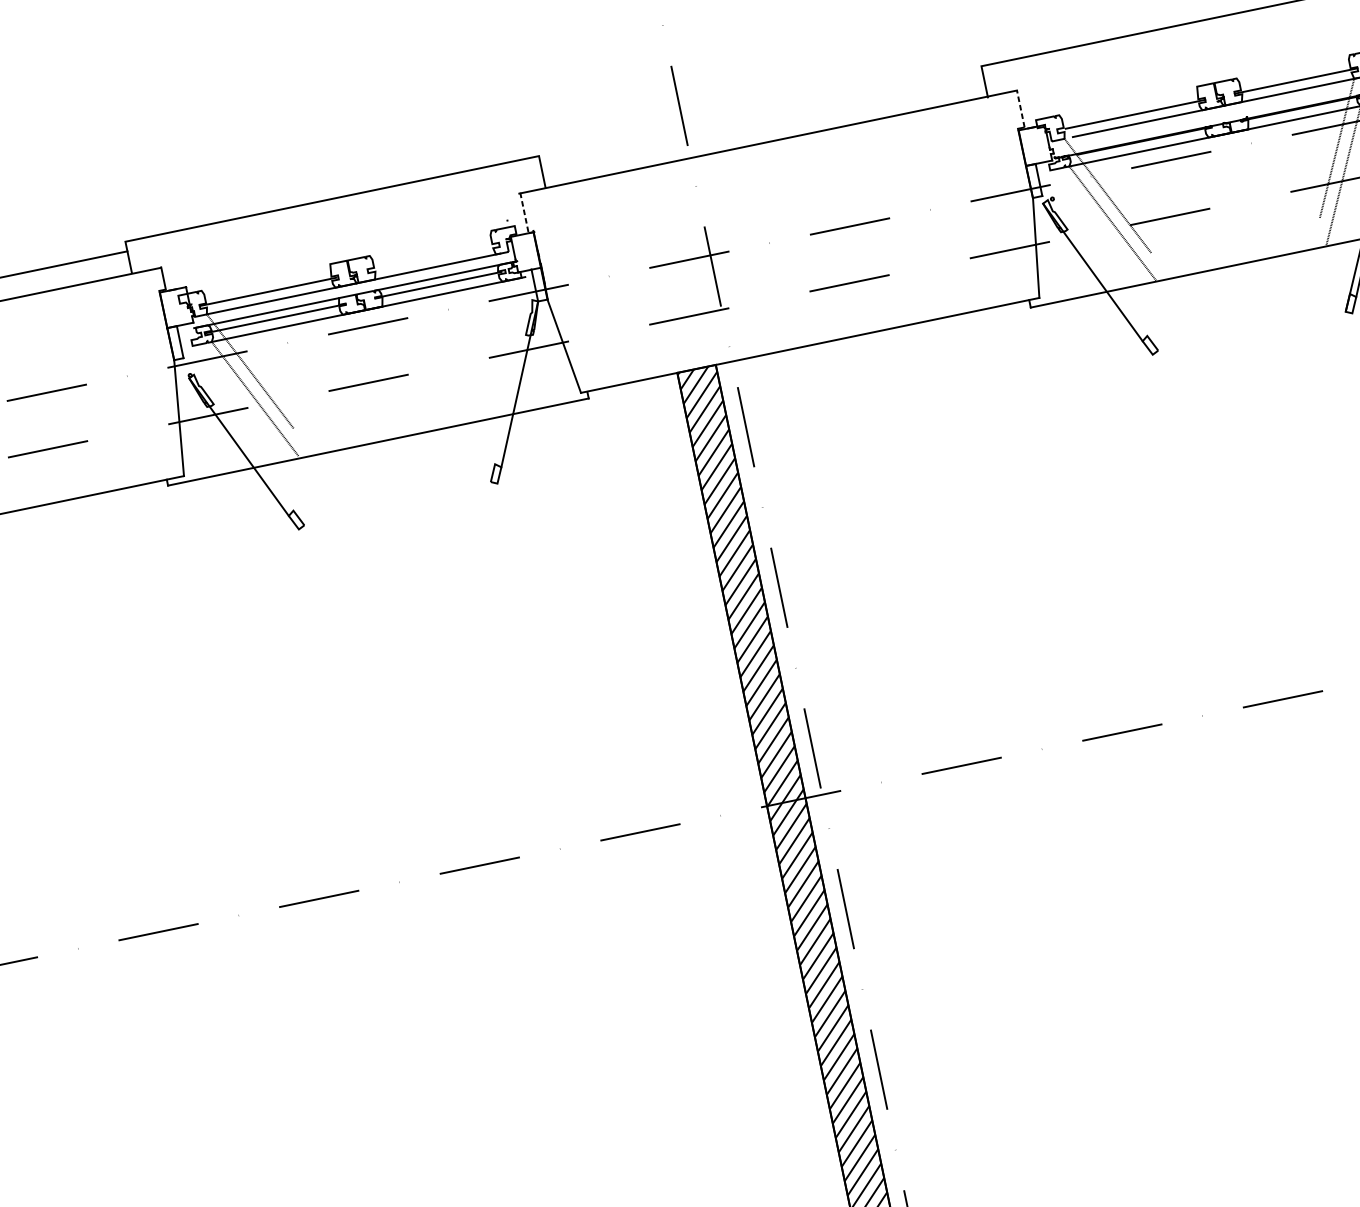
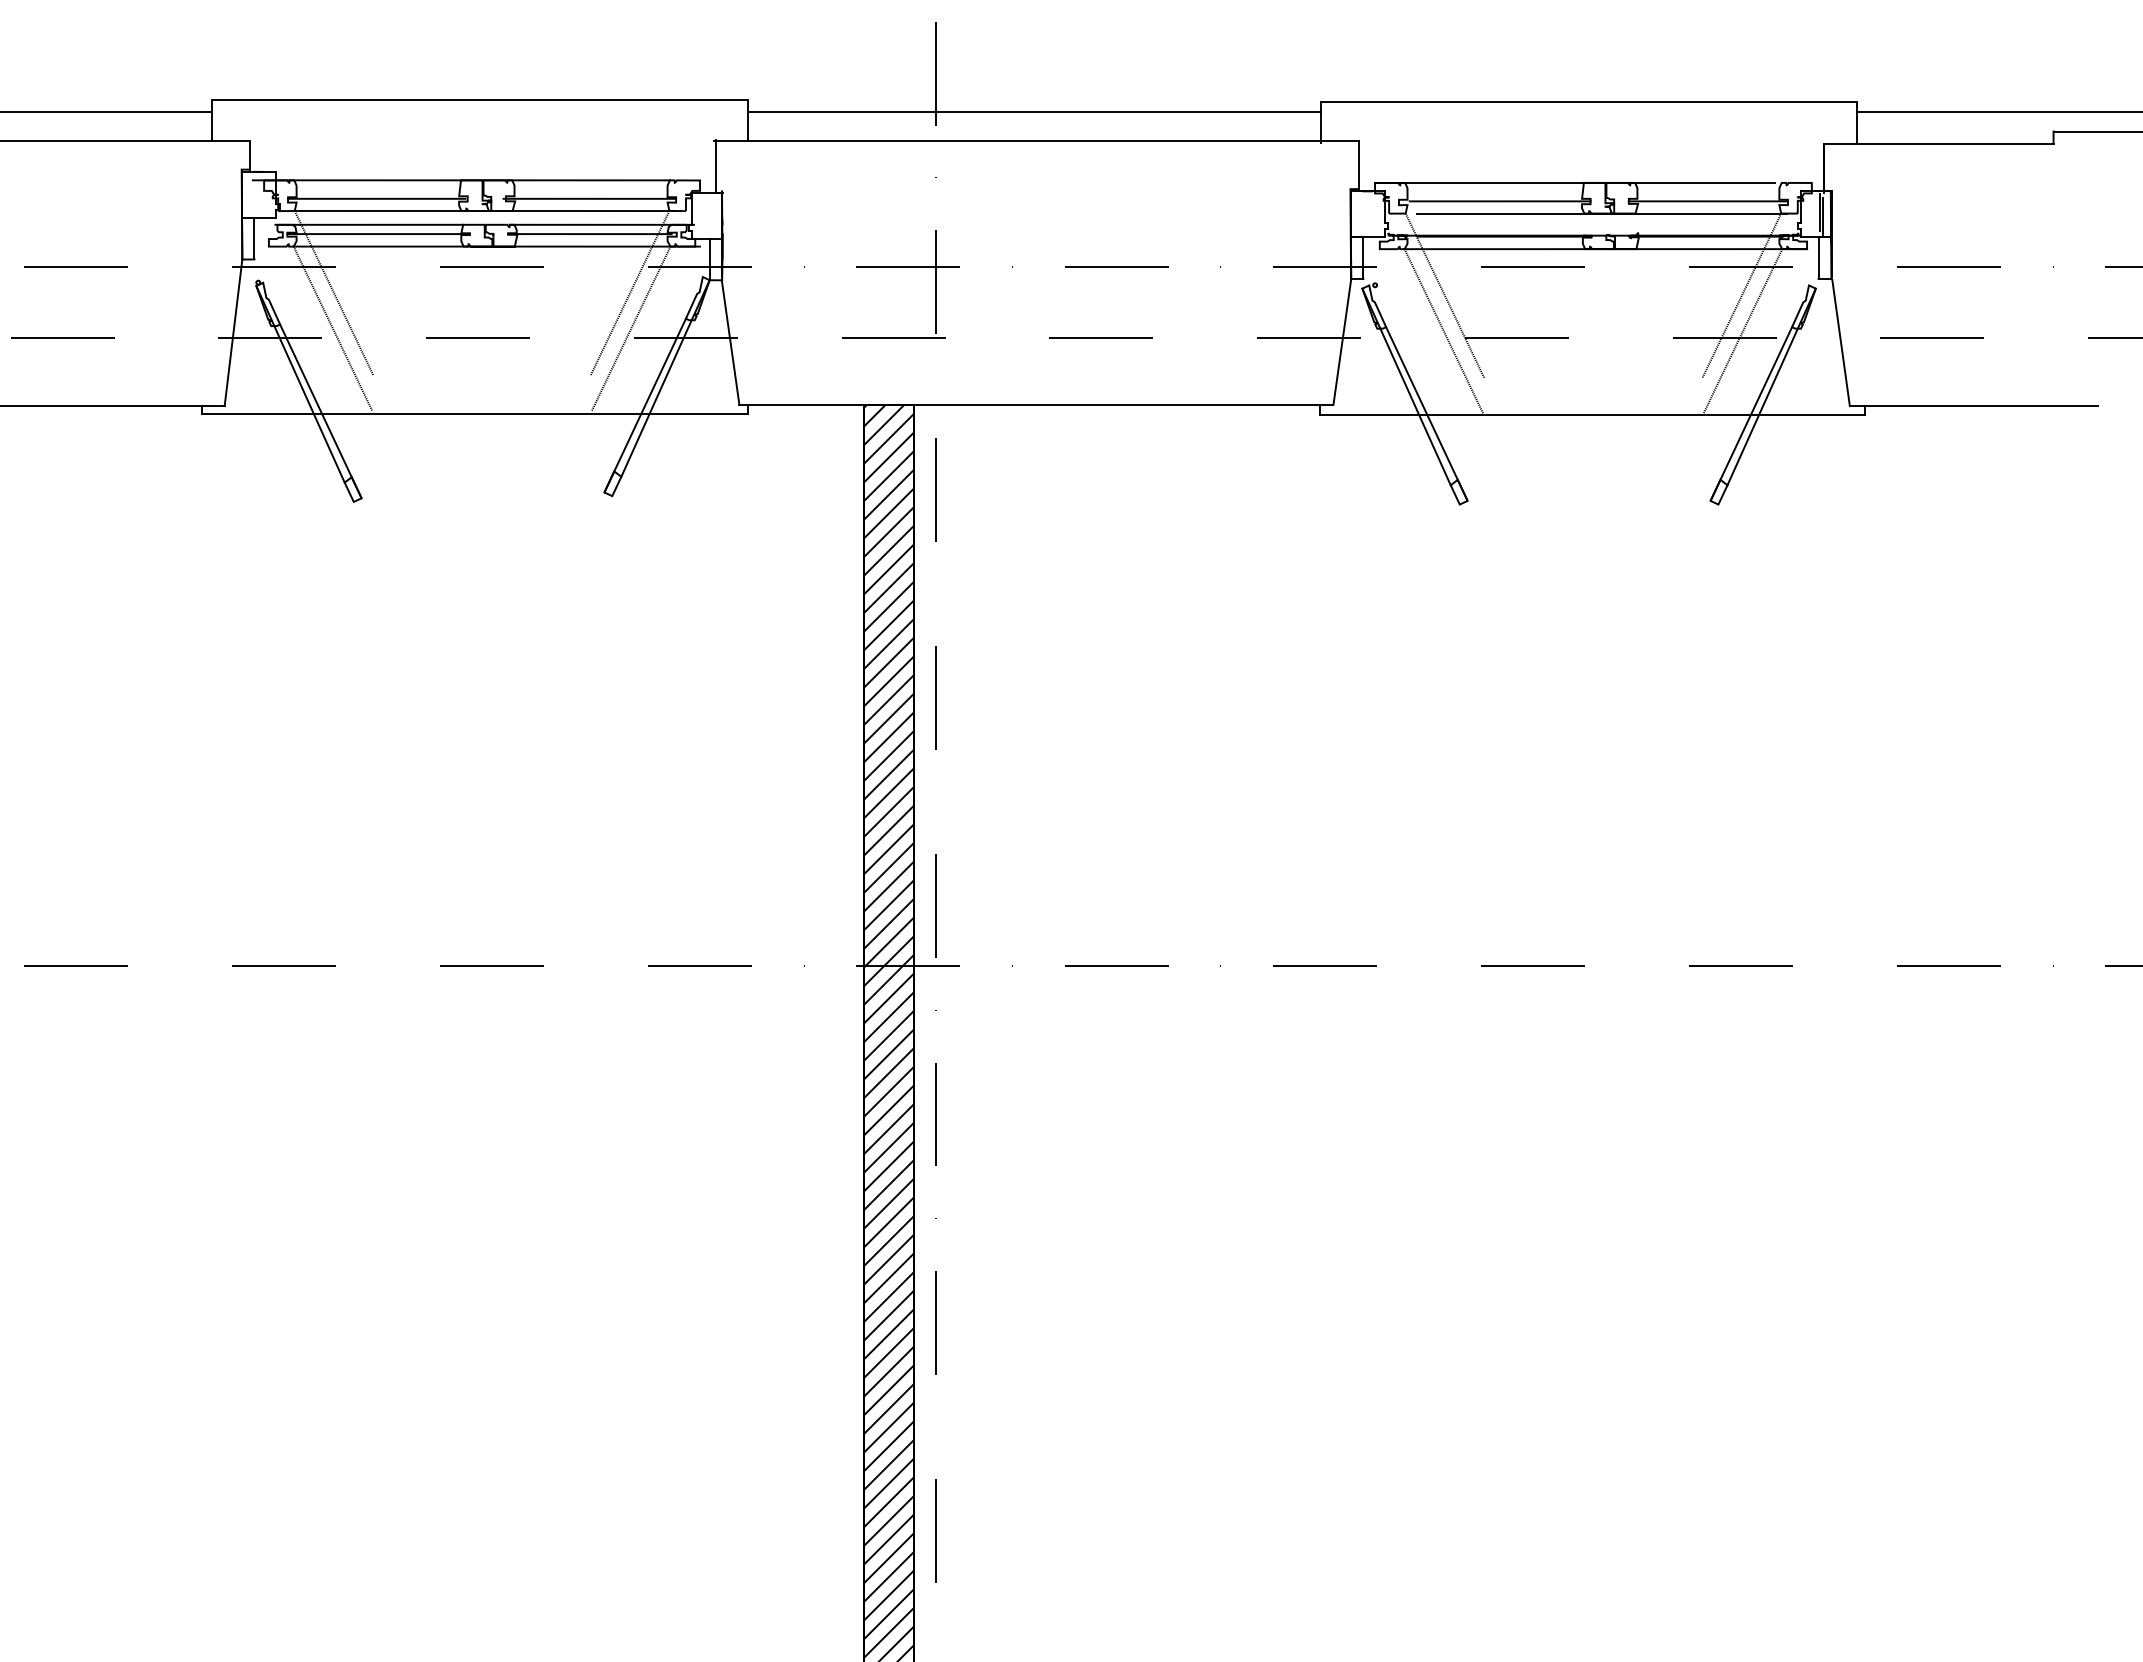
line: (1189, 87) -> (1574, 182), added
line: (1021, 109) -> (1359, 165), dashed -> solid
line: (761, 120) -> (1034, 112), added
line: (524, 213) -> (715, 167), dashed -> solid
line: (432, 257) -> (589, 198), added
line: (330, 264) -> (461, 180), added
line: (1112, 289) -> (1426, 413), added
line: (478, 324) -> (629, 293), added
line: (484, 351) -> (630, 328), added
line: (507, 408) -> (644, 405), added
line: (258, 464) -> (320, 411), added

